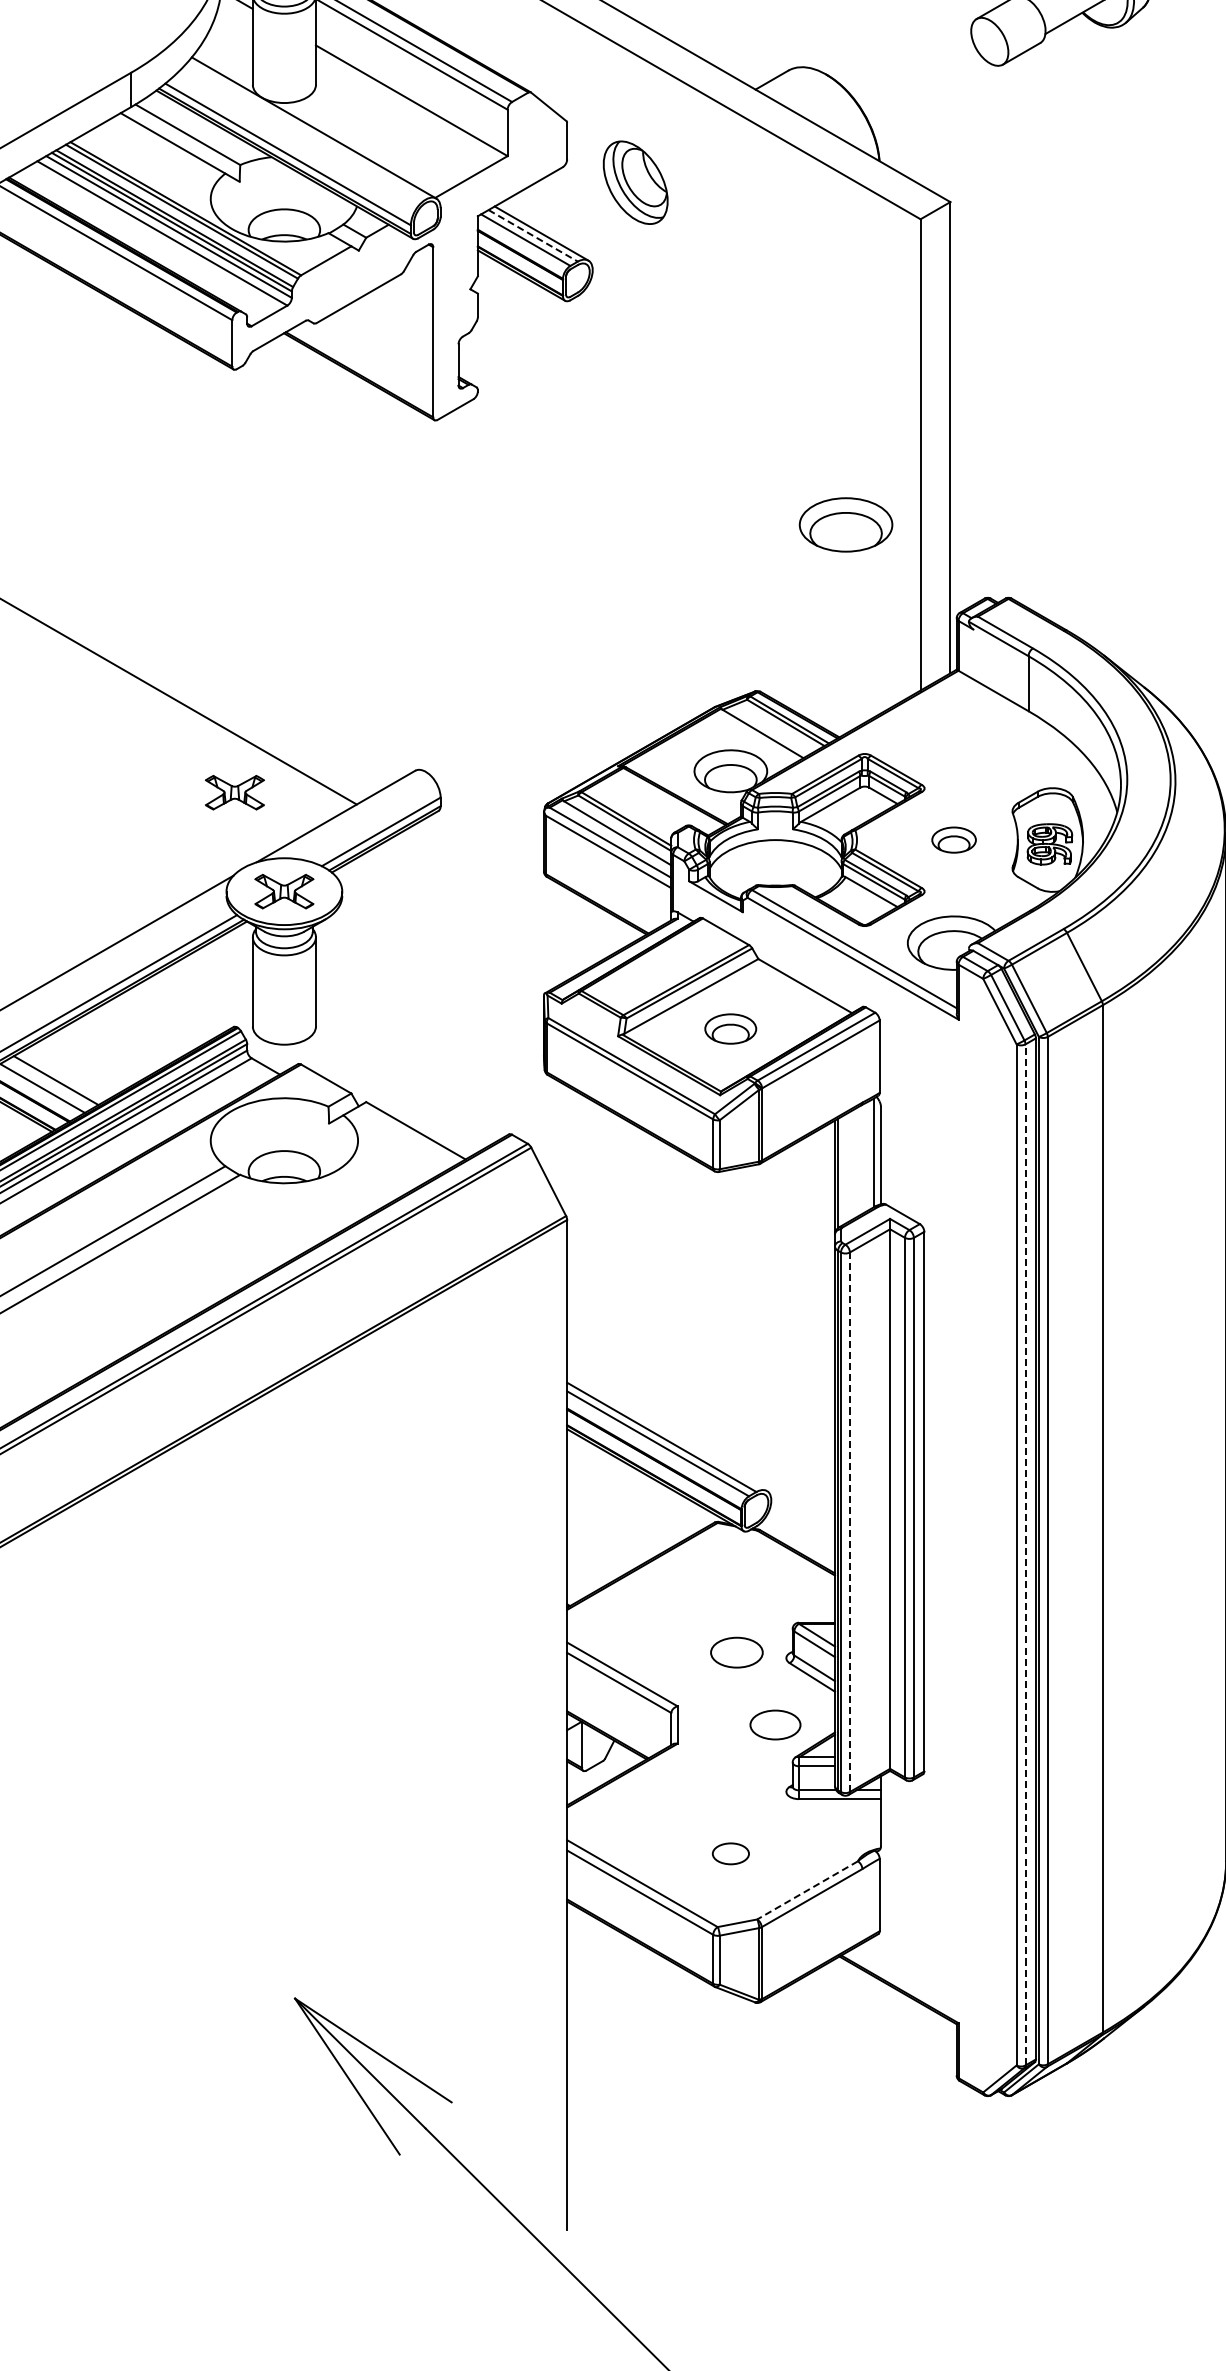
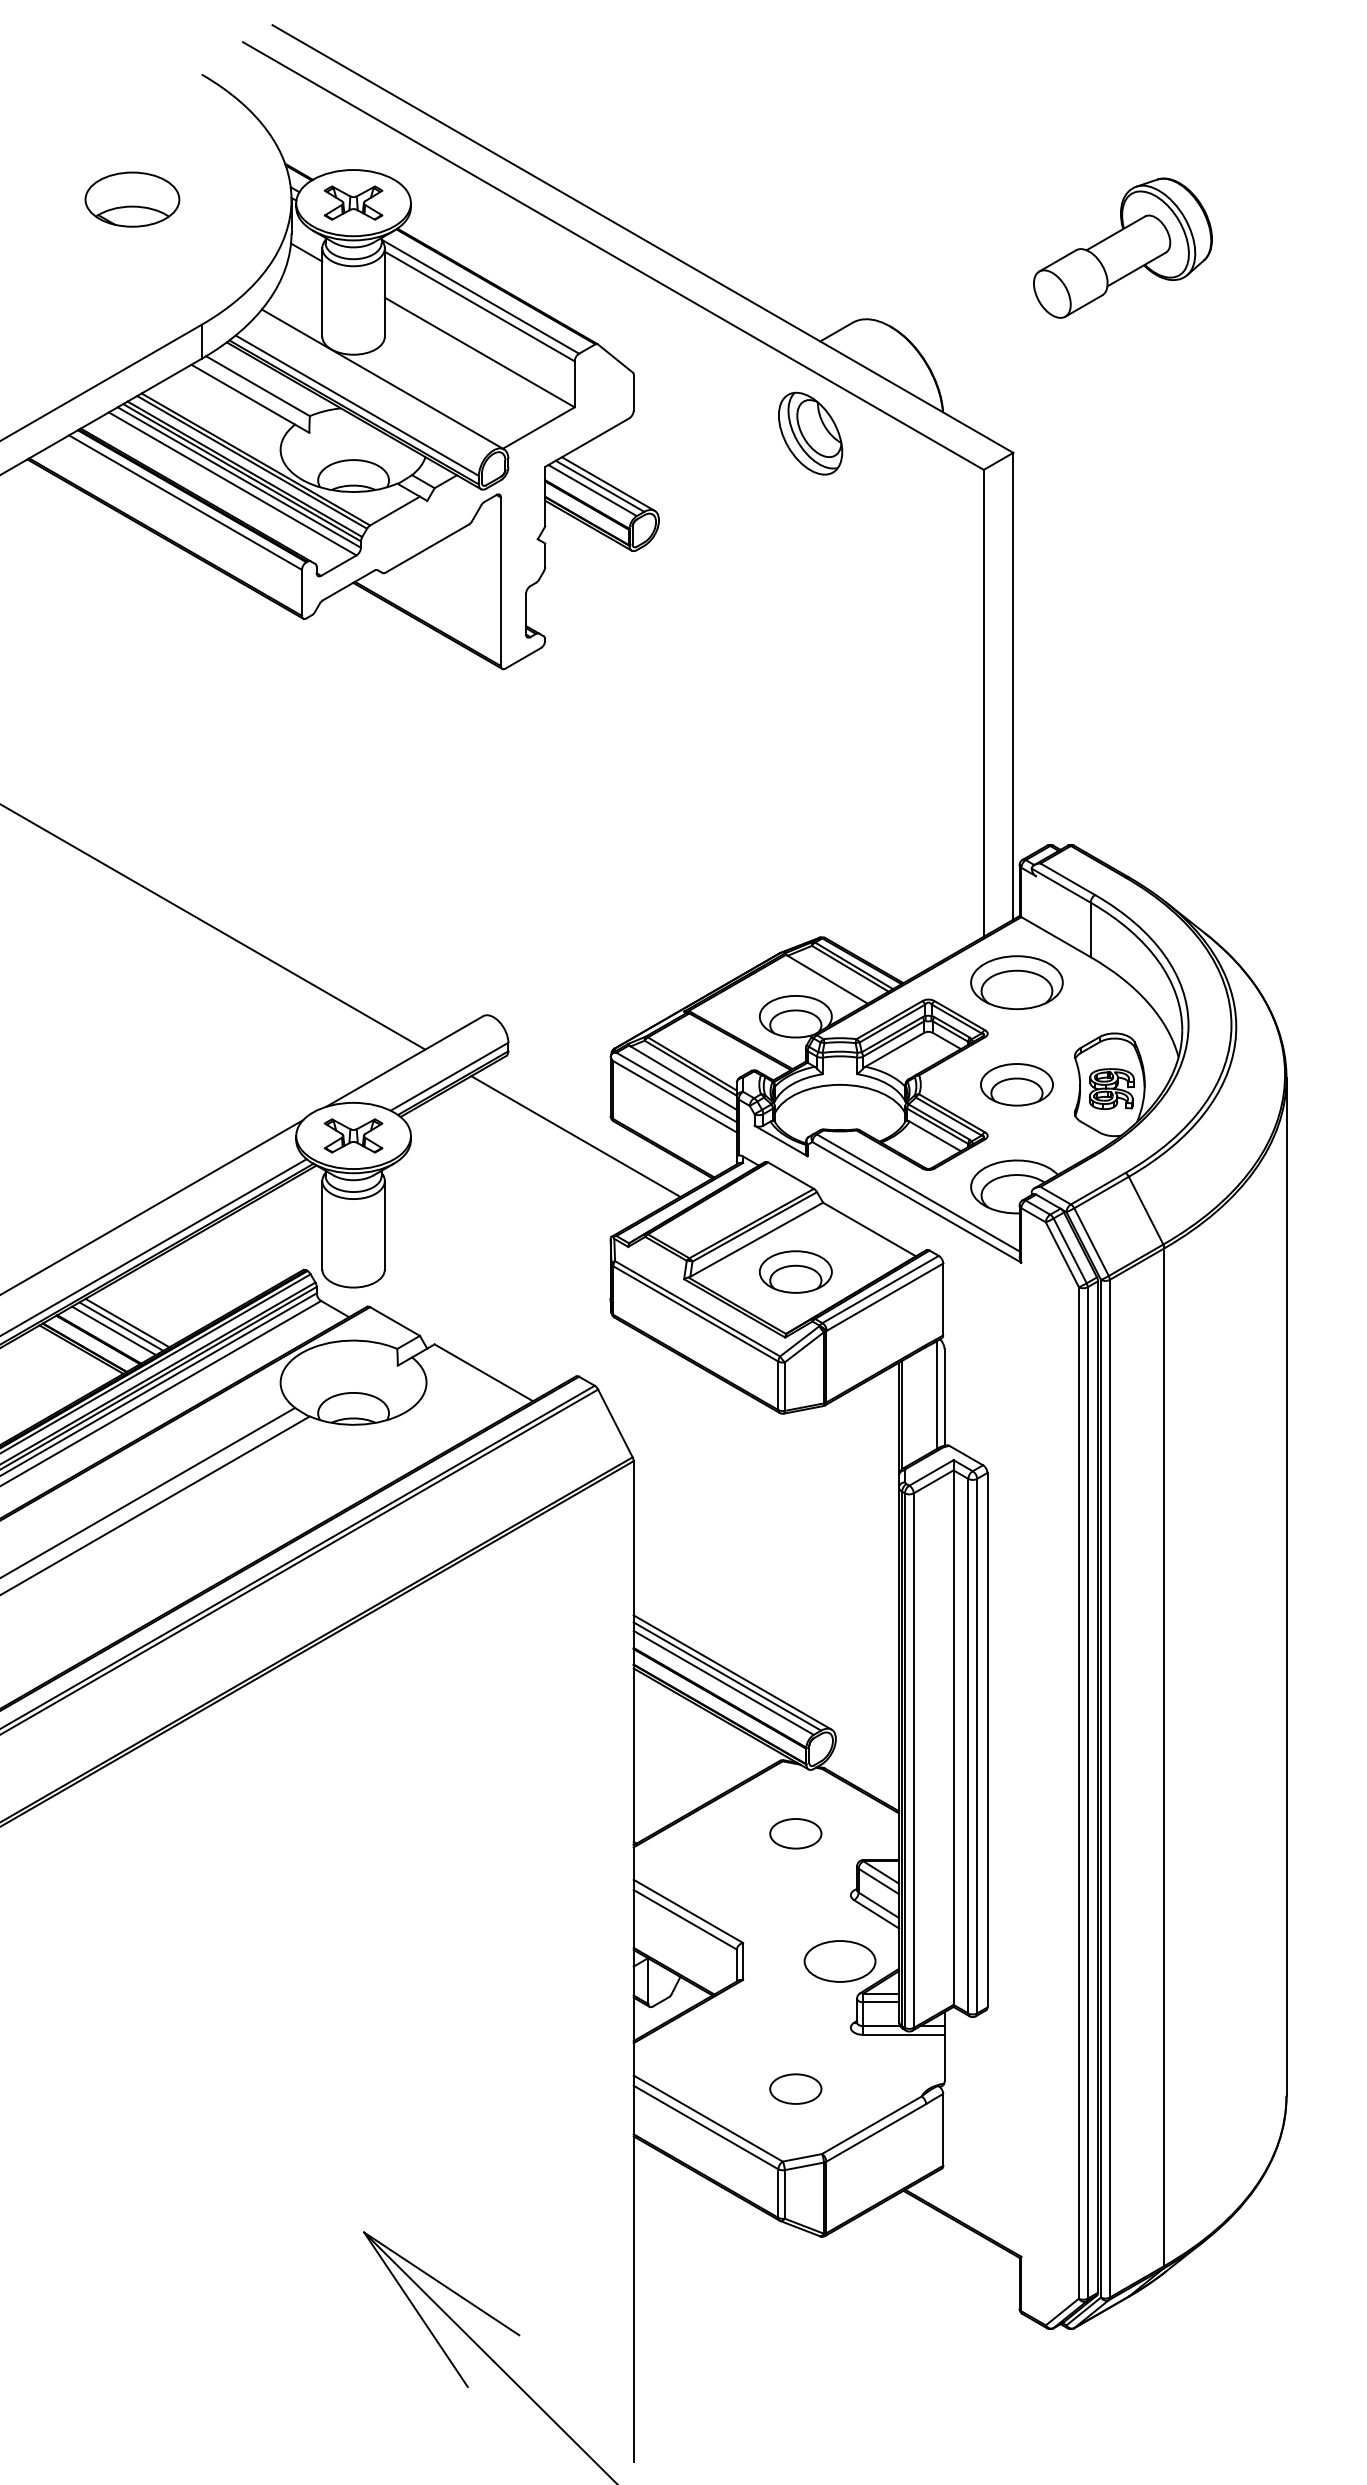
part: (635, 182) -> (810, 433), moved
line: (533, 236) -> (600, 486), dashed -> solid
part: (845, 524) -> (1016, 982), moved
part: (234, 792) -> (304, 1037), removed
part: (953, 839) -> (1016, 1084), size x1.67
line: (508, 892) -> (575, 1136), added
part: (730, 1028) -> (795, 1271), size x1.43
line: (50, 1084) -> (121, 1326), added
line: (666, 1433) -> (732, 1672), added
line: (849, 1522) -> (913, 1760), dashed -> solid
line: (1025, 1554) -> (1087, 1792), dashed -> solid
part: (736, 1652) -> (795, 1833), moved
part: (774, 1725) -> (839, 1961), size x1.43
part: (730, 1853) -> (795, 2088), size x1.43
line: (807, 1890) -> (871, 2125), dashed -> solid

